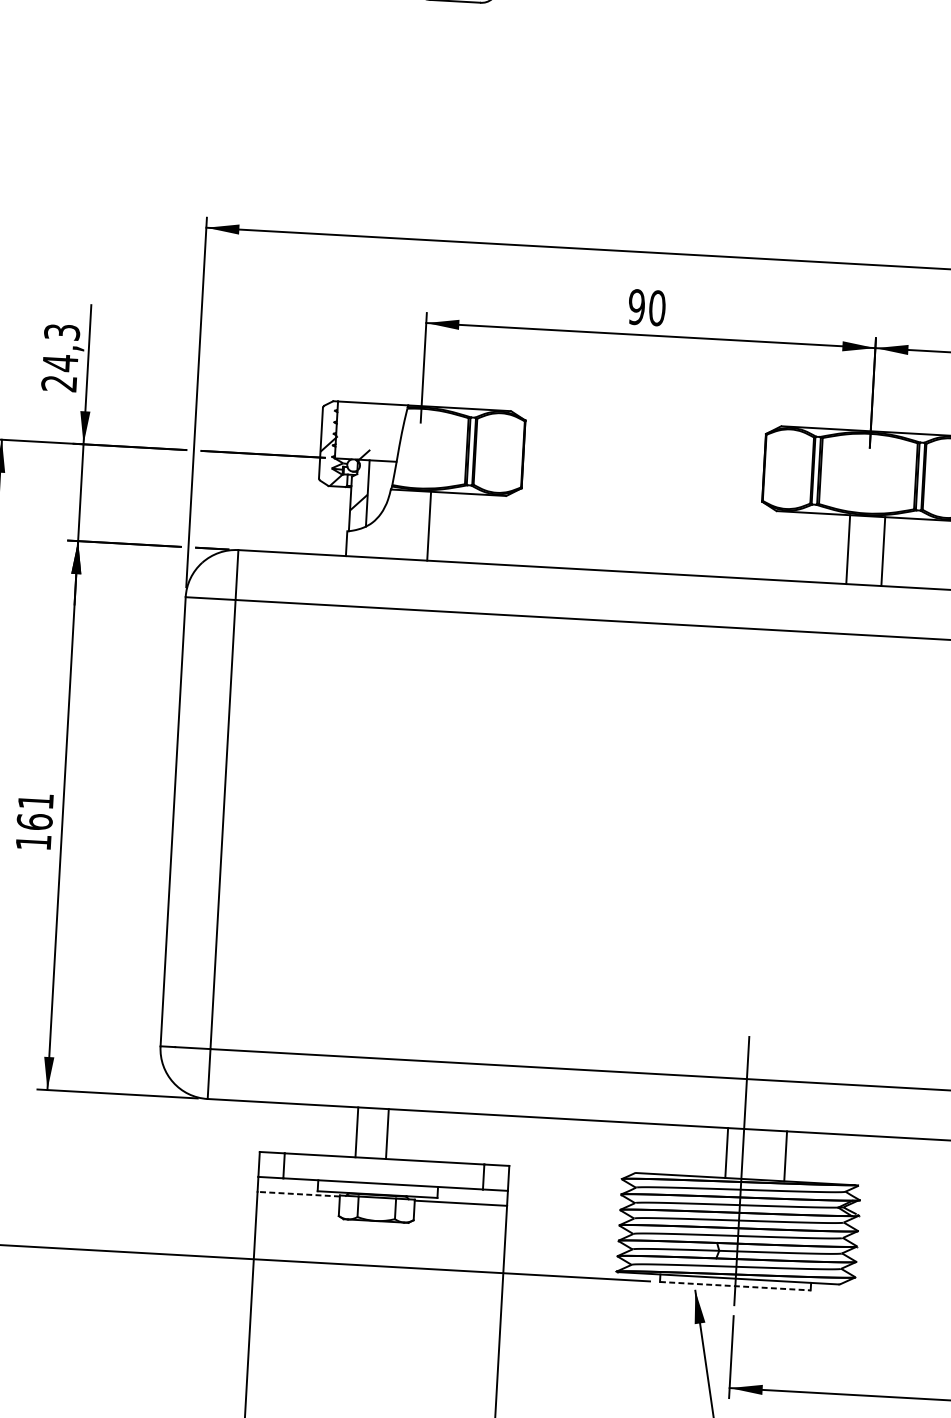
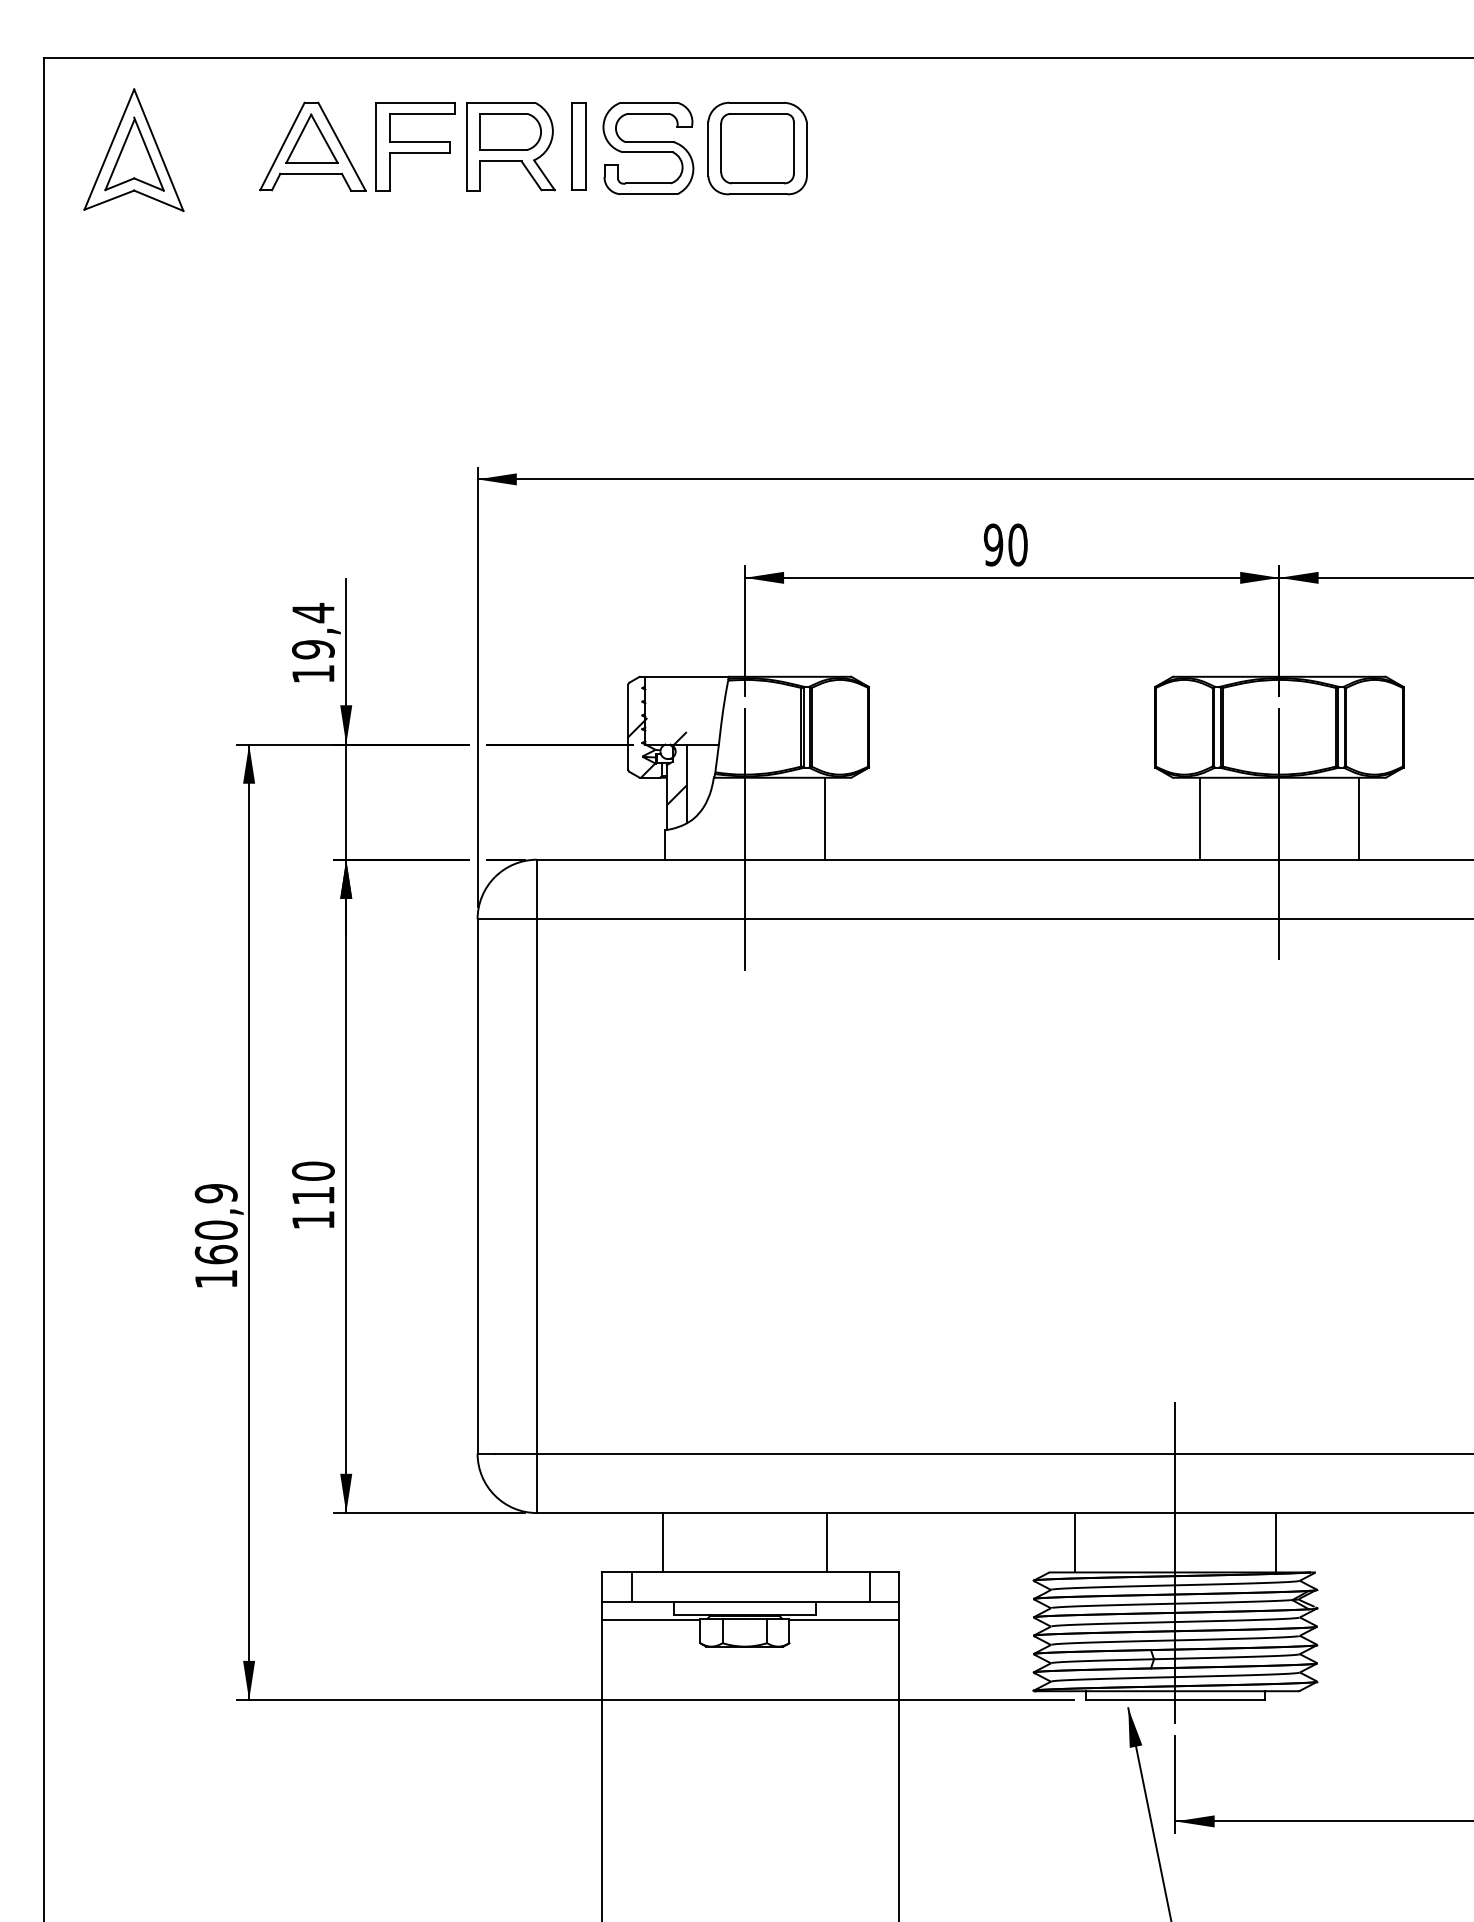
text: (60, 357) -> (313, 642), 24,3 -> 19,4
line: (428, 525) -> (824, 818), moved
line: (413, 542) -> (744, 839), added
line: (848, 549) -> (1199, 818), moved
line: (883, 551) -> (1359, 818), moved
line: (863, 563) -> (1279, 834), added
text: (35, 811) -> (313, 1183), 161 -> 110
line: (357, 1132) -> (663, 1542), moved
line: (387, 1133) -> (826, 1542), moved
line: (726, 1152) -> (1075, 1542), moved
line: (785, 1156) -> (1275, 1542), moved
line: (298, 1193) -> (651, 1619), dashed -> solid
line: (735, 1286) -> (1175, 1700), dashed -> solid

